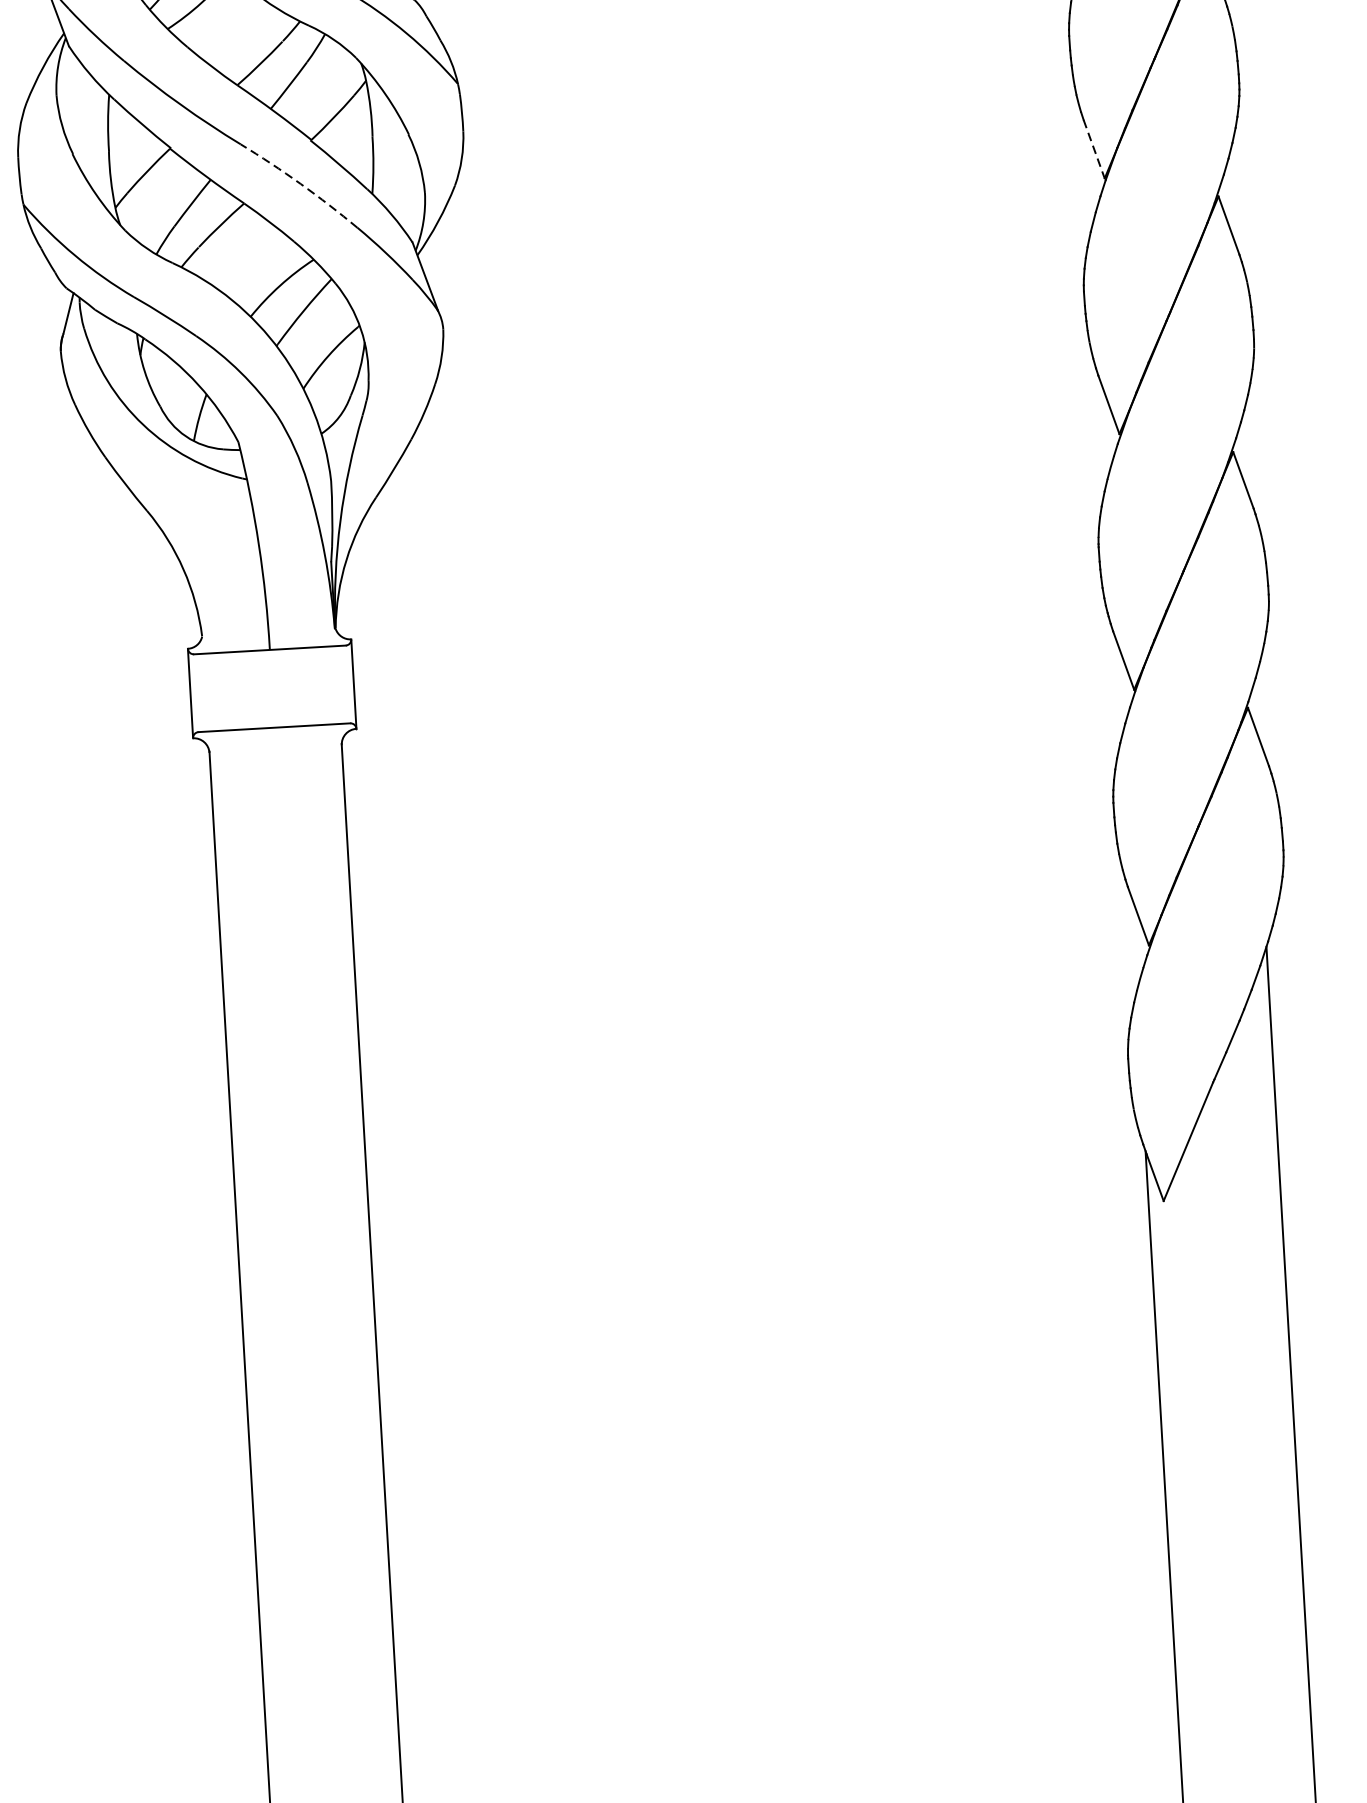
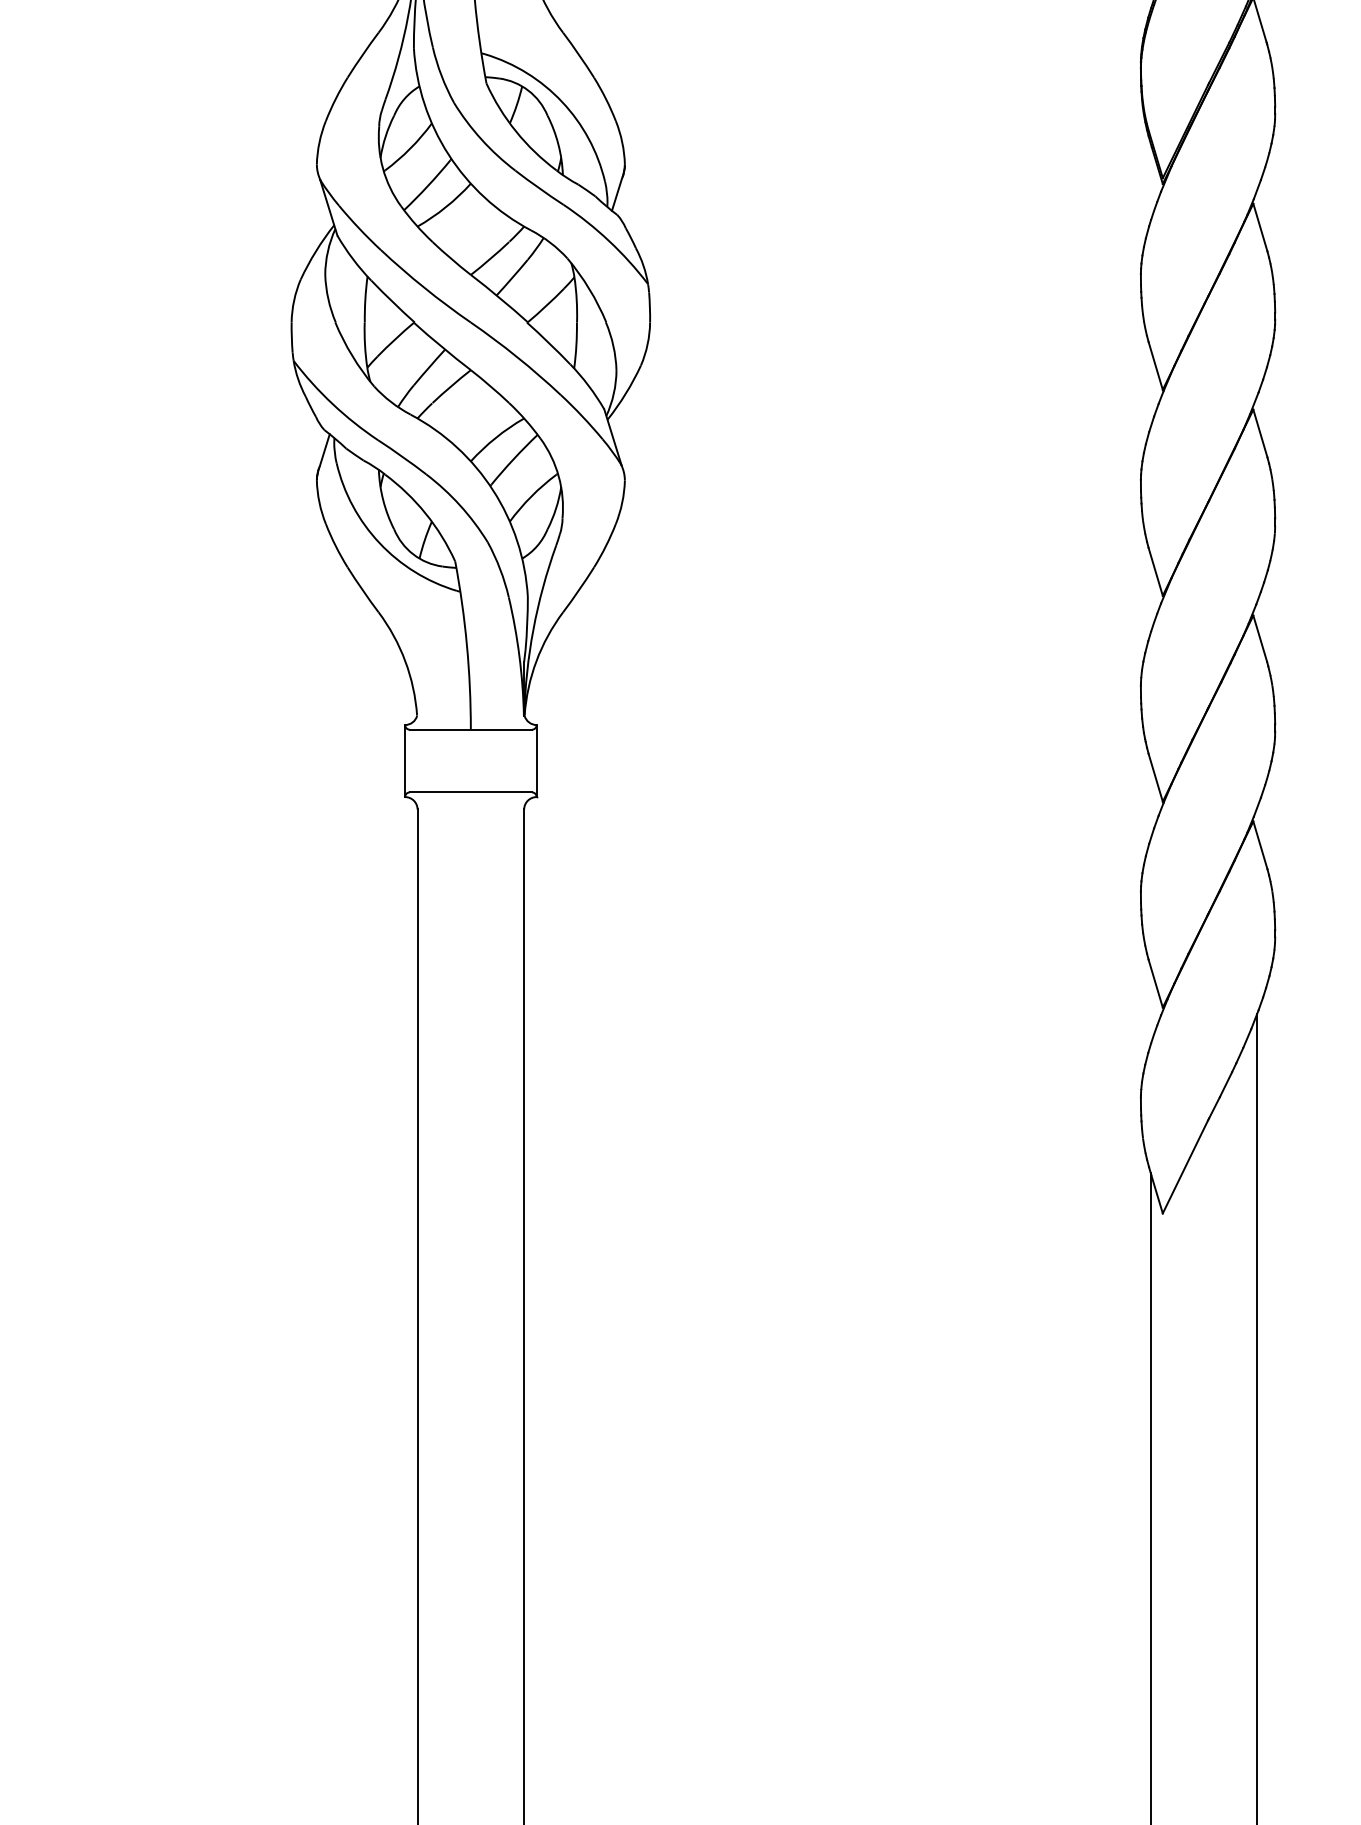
line: (1093, 148) -> (1155, 365), dashed -> solid
arc: (301, 184) -> (517, 357), dashed -> solid

